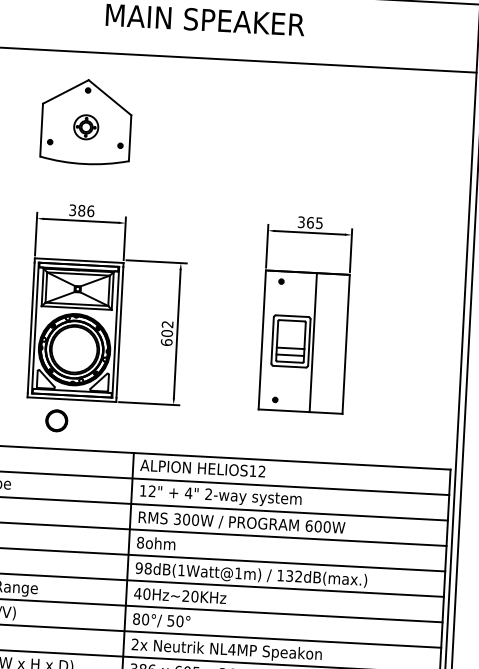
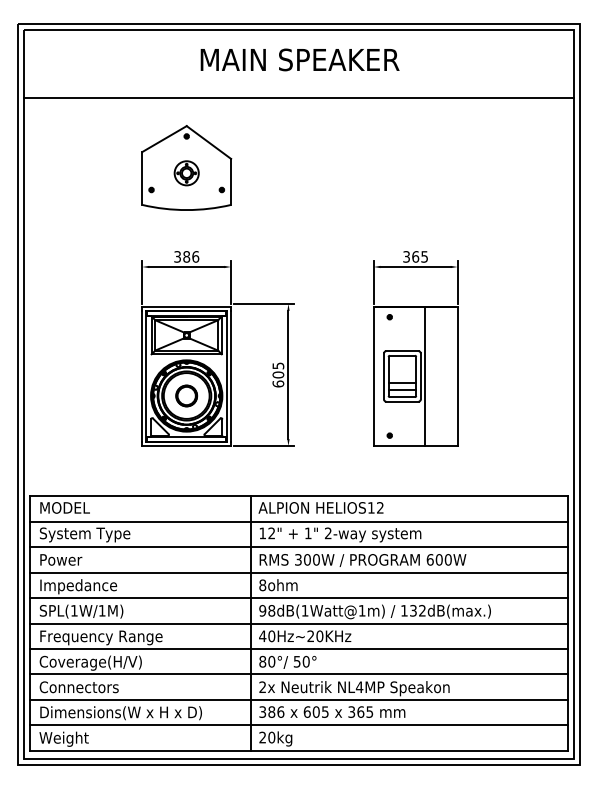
text: (167, 324) -> (278, 365), 602 -> 605
part: (56, 420) -> (186, 395), moved
text: (187, 493) -> (307, 533), 4" -> 1"

